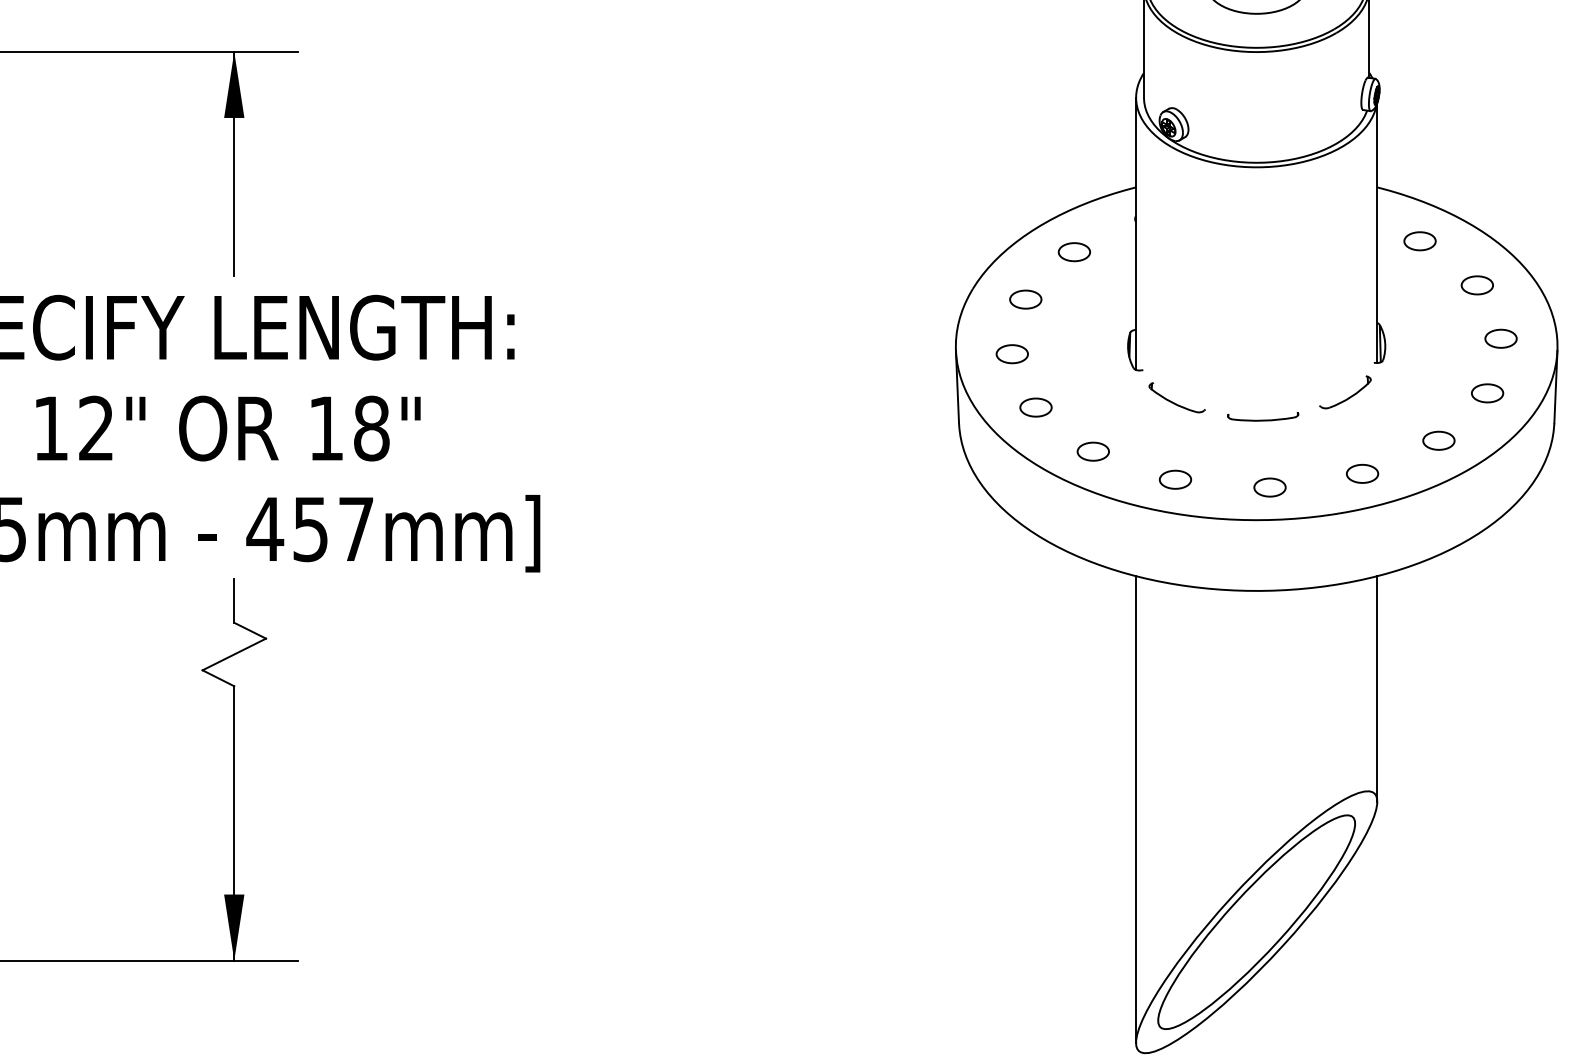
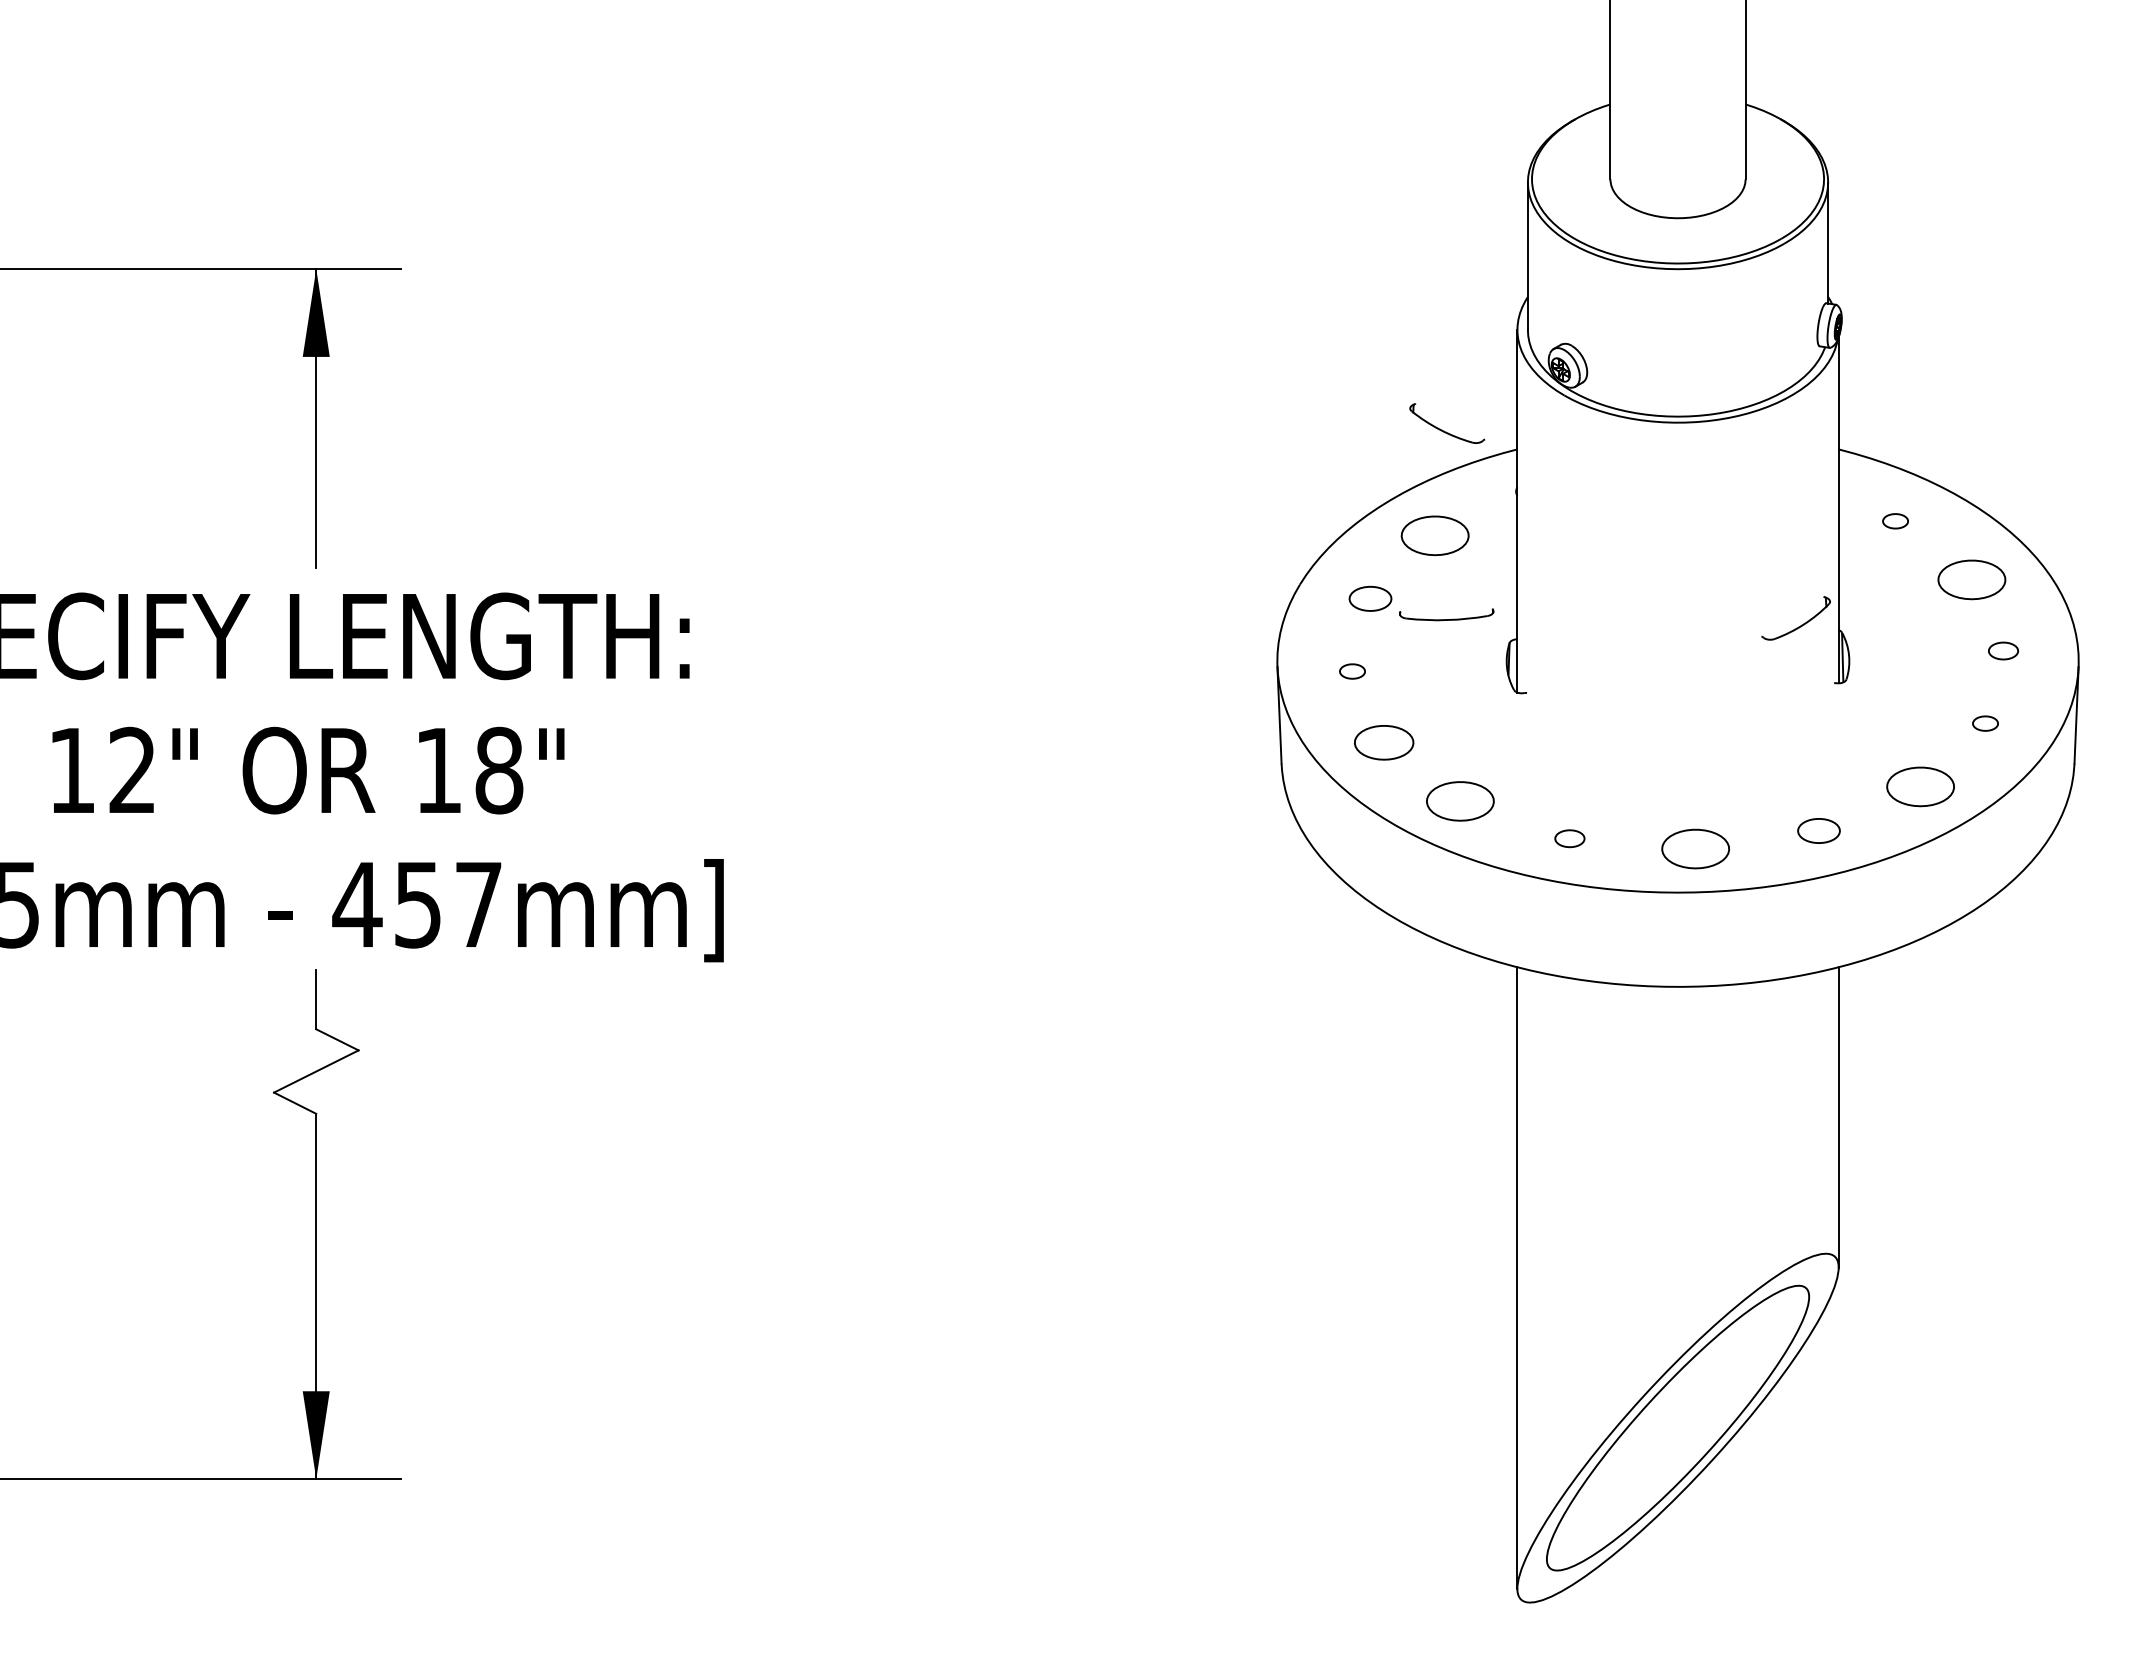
part: (1419, 241) -> (1895, 521), size x0.6
part: (1074, 252) -> (1435, 535), size x1.6
part: (1477, 285) -> (1971, 579), size x1.6
part: (1501, 338) -> (2003, 650), size x0.7
part: (1012, 354) -> (1352, 671), size x0.6
part: (1487, 393) -> (1985, 723), size x0.6
part: (1349, 396) -> (1801, 624), moved
part: (1175, 402) -> (1444, 430), moved
part: (1035, 407) -> (1383, 742), size x1.4
part: (1263, 416) -> (1446, 614), moved
part: (1438, 440) -> (1920, 786), size x1.6
part: (1093, 451) -> (1460, 801), size x1.6
part: (1175, 479) -> (1569, 838), size x0.7
part: (1269, 487) -> (1695, 849), size x1.6

